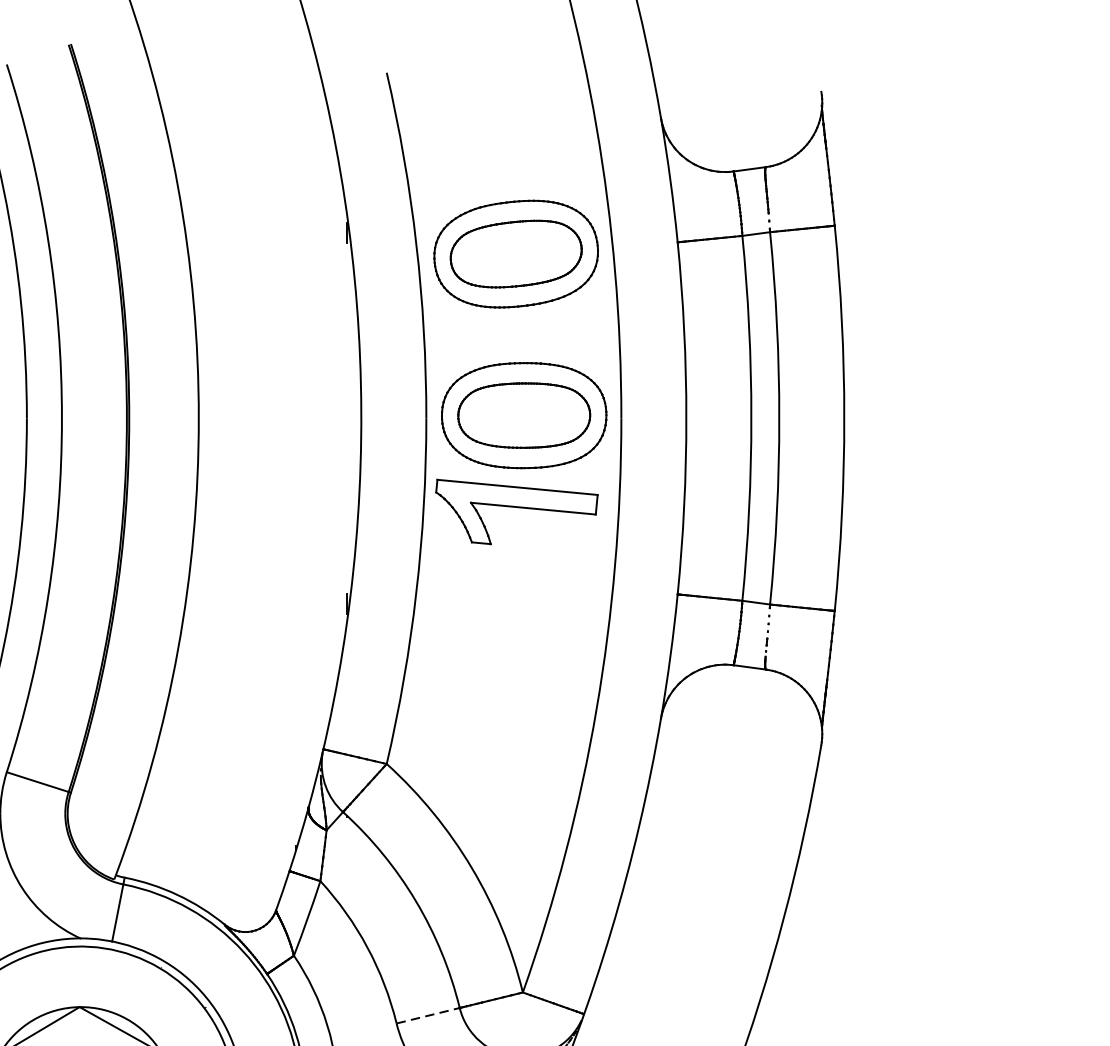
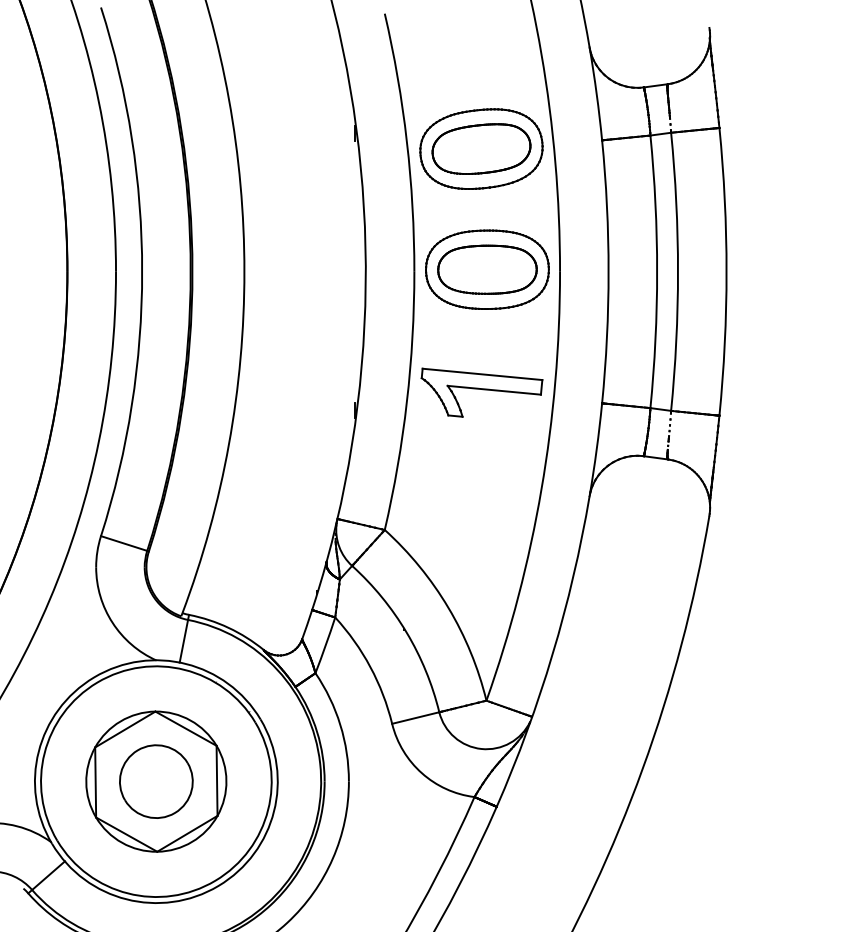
part: (516, 511) -> (481, 392), moved
line: (429, 1015) -> (416, 717), dashed -> solid

